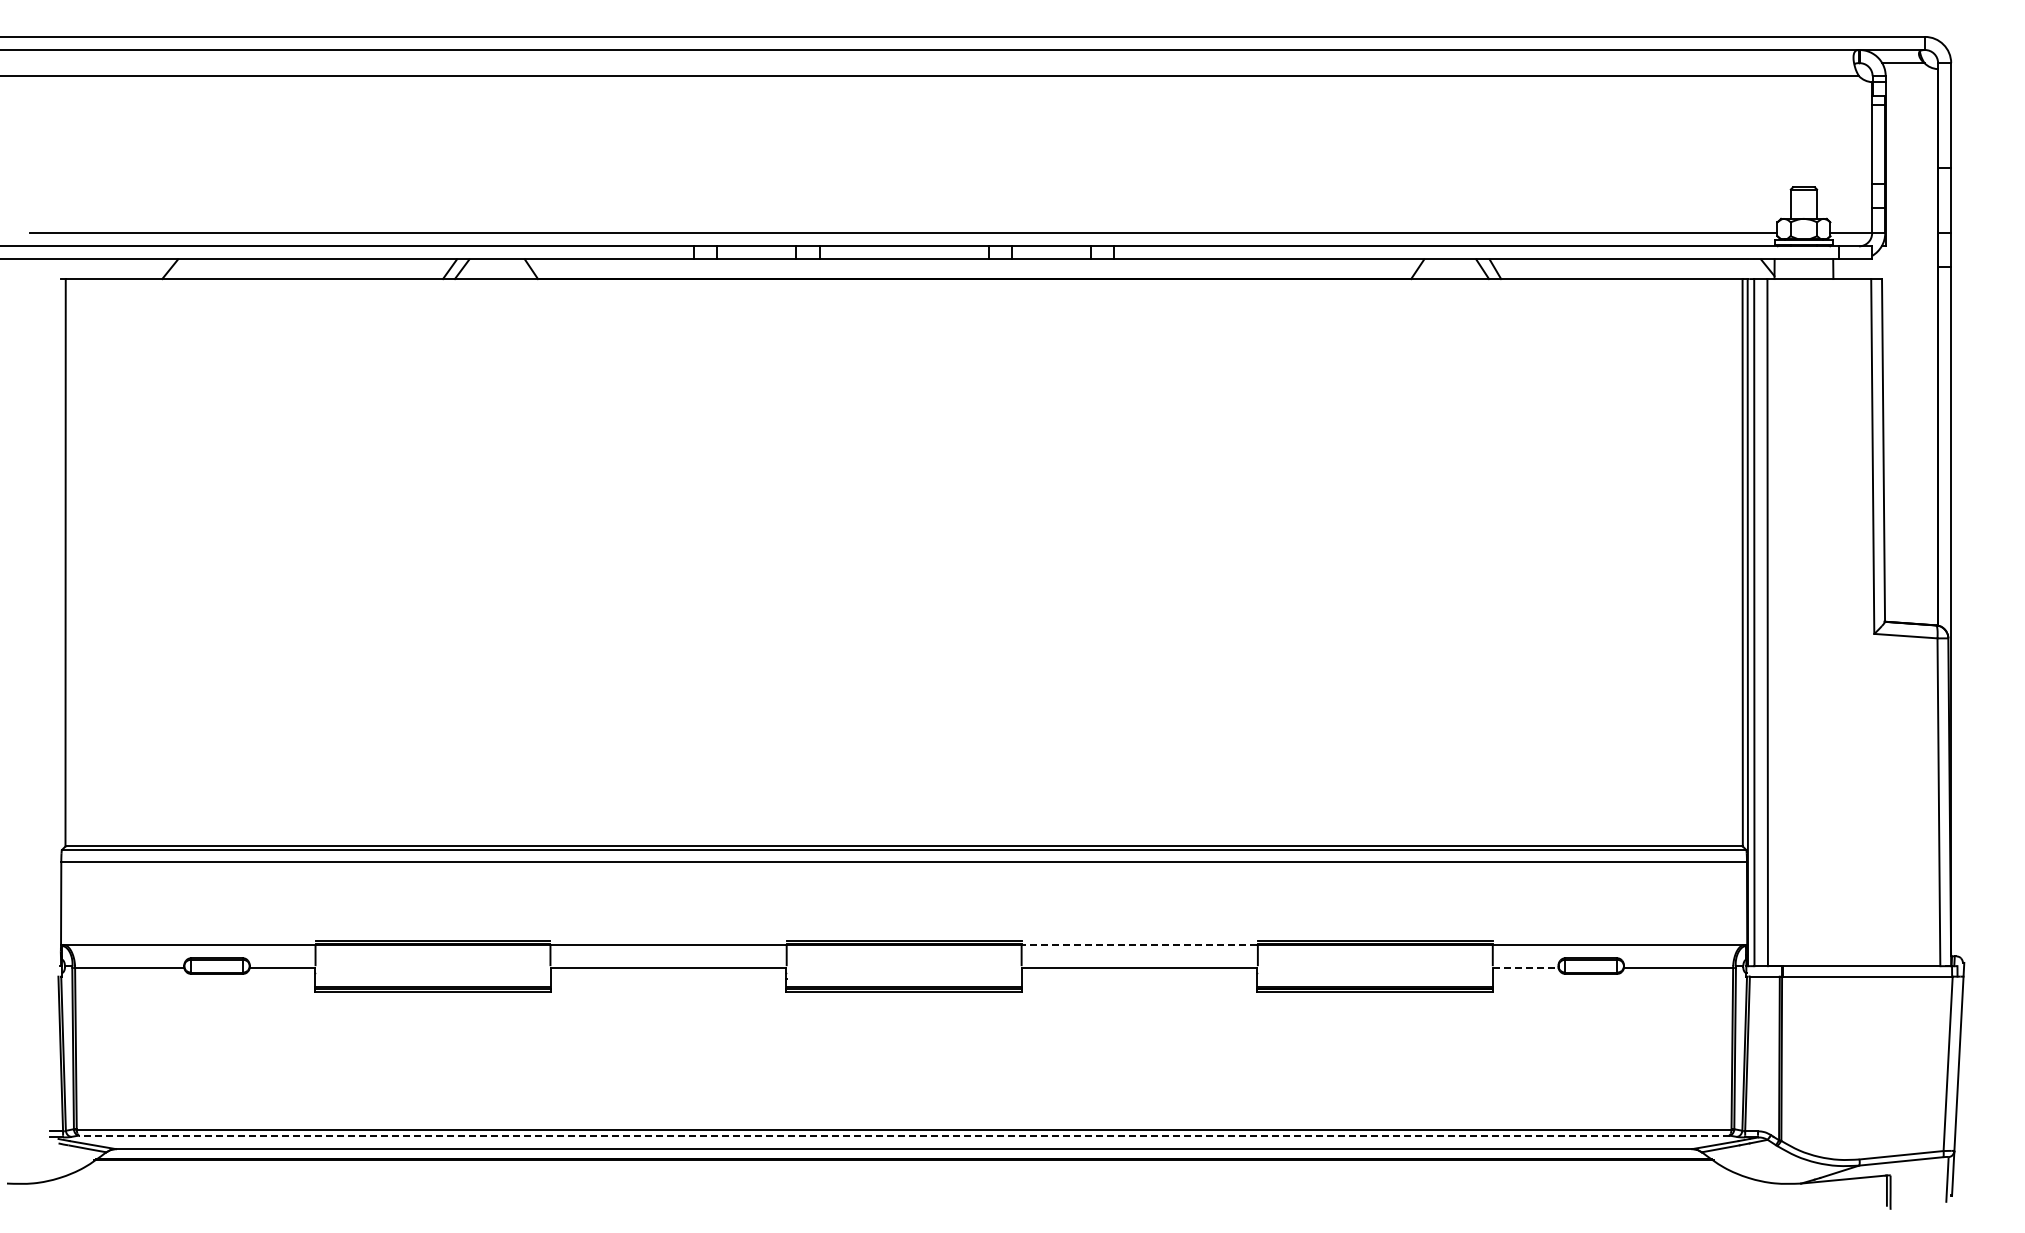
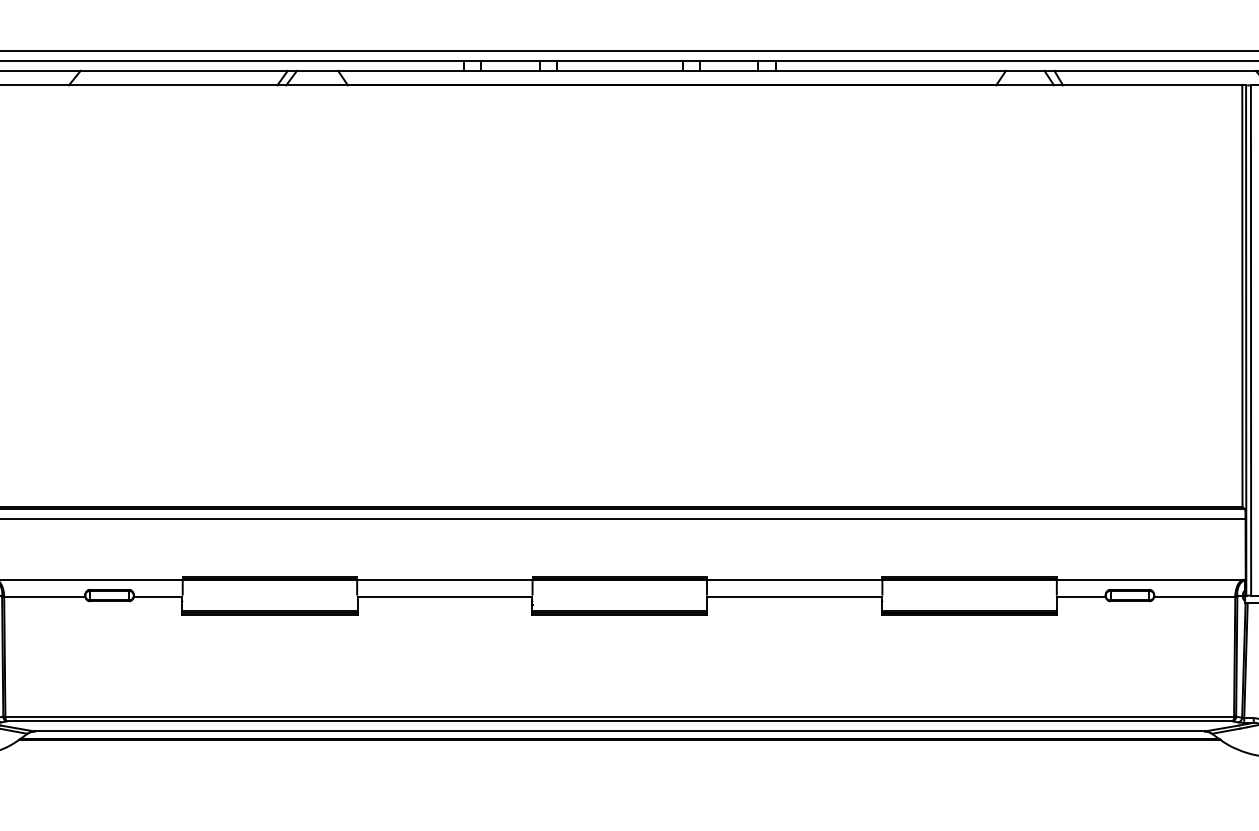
line: (1139, 944) -> (794, 579), dashed -> solid
line: (1526, 968) -> (1081, 597), dashed -> solid
line: (903, 1135) -> (619, 721), dashed -> solid

